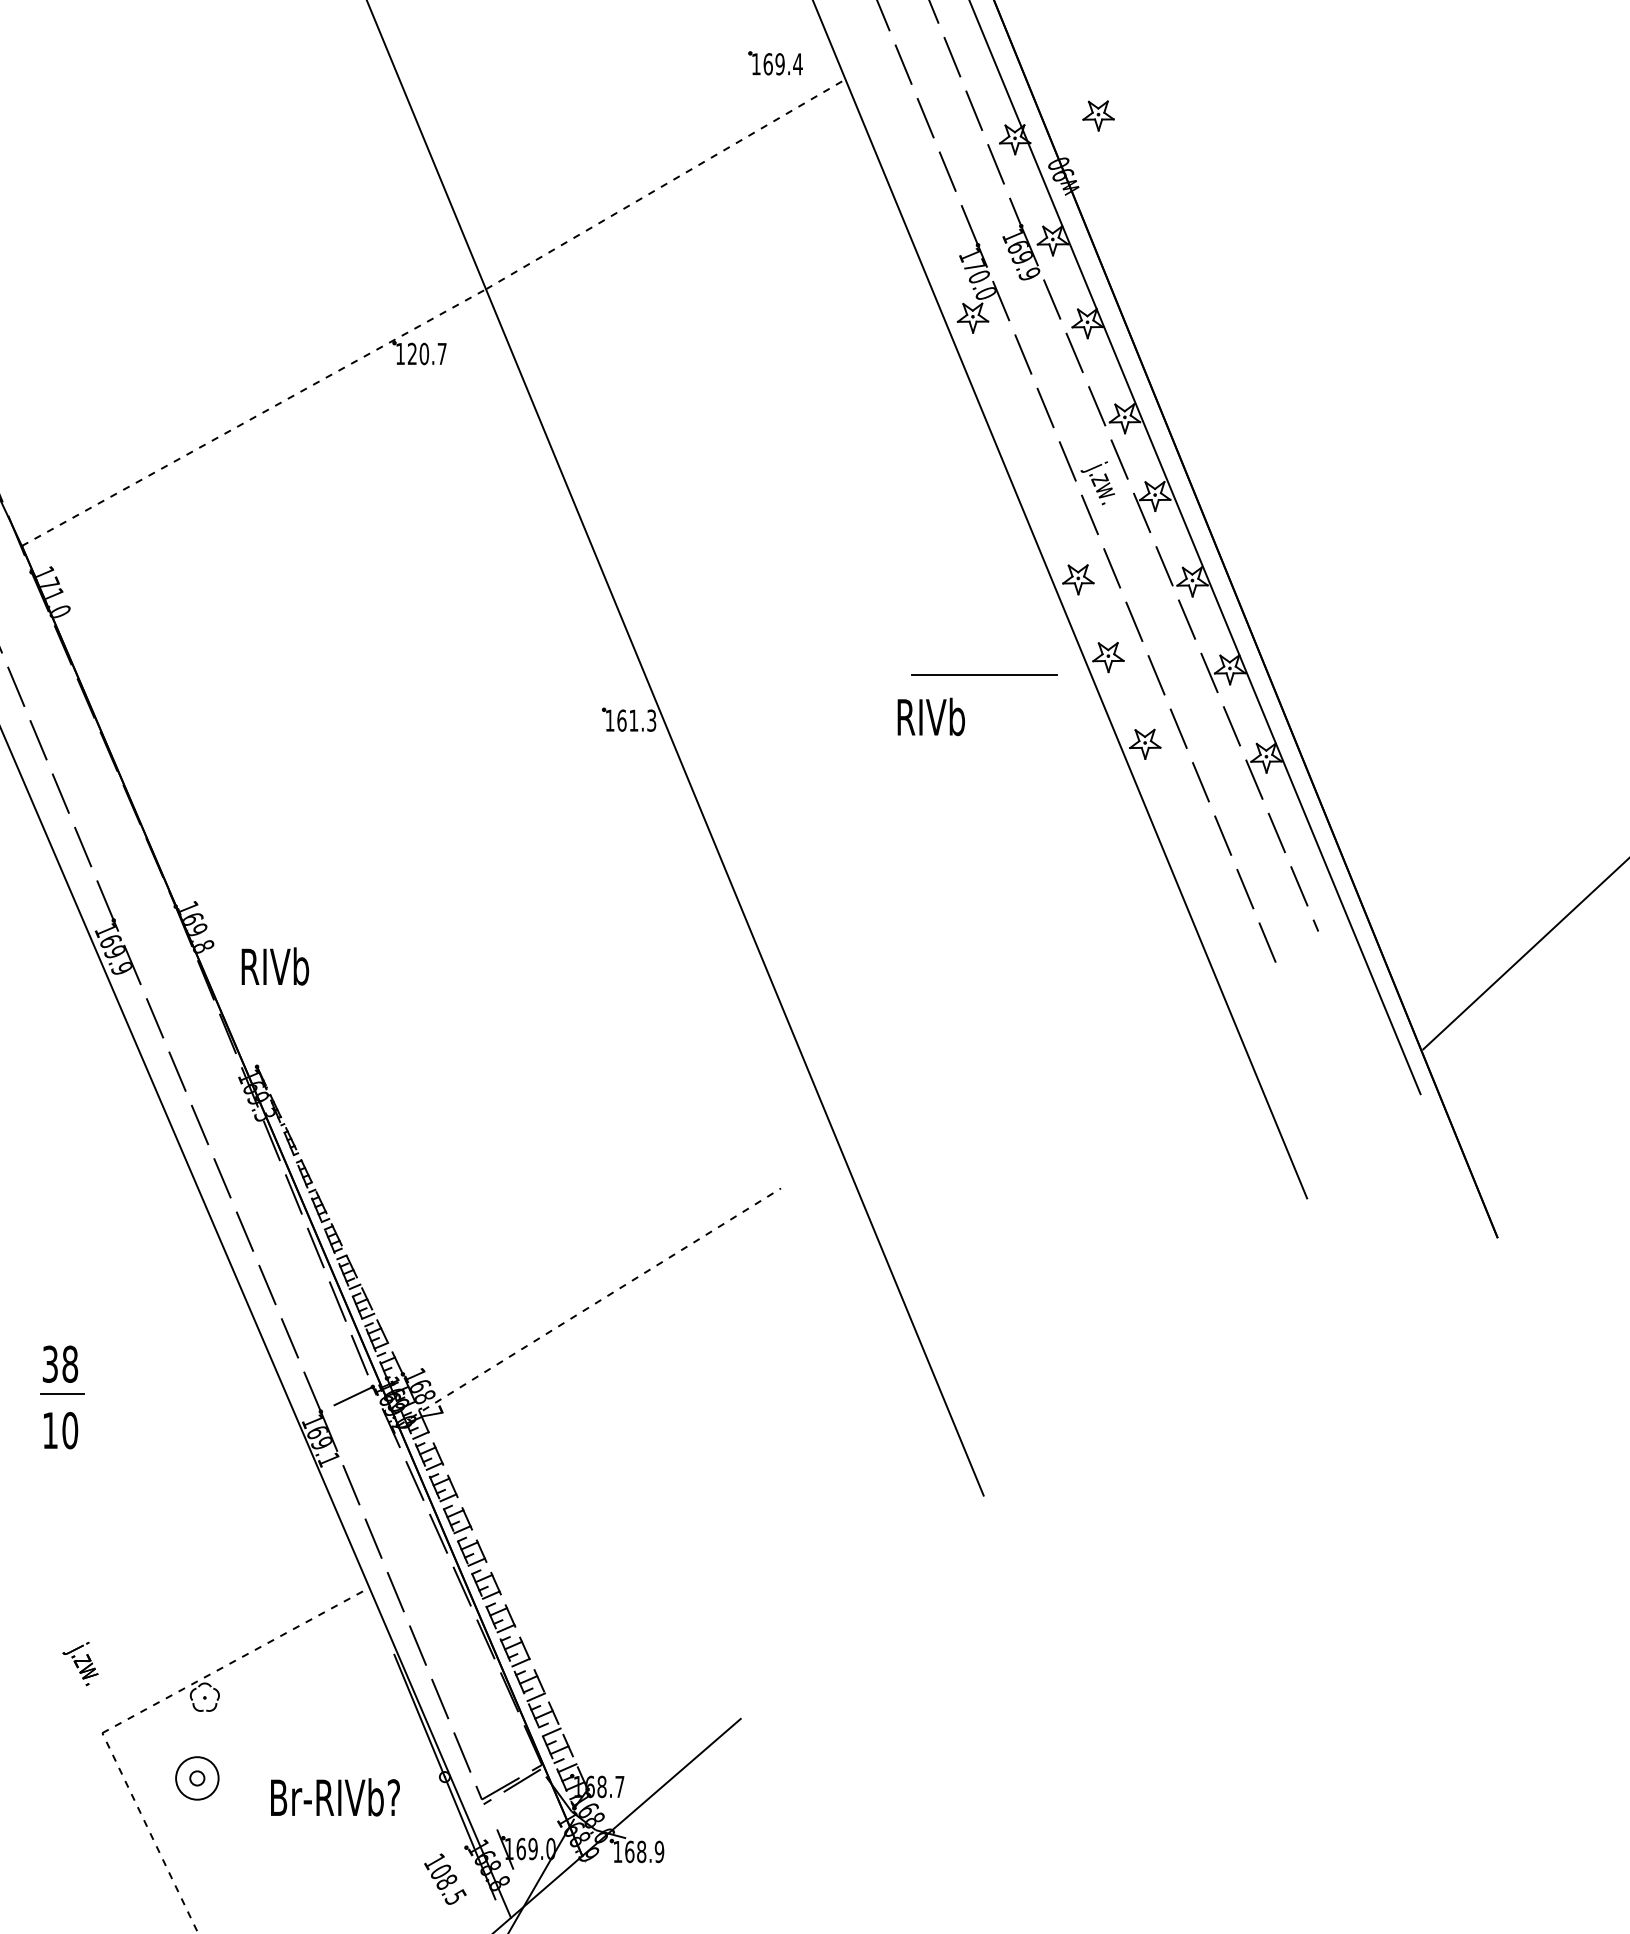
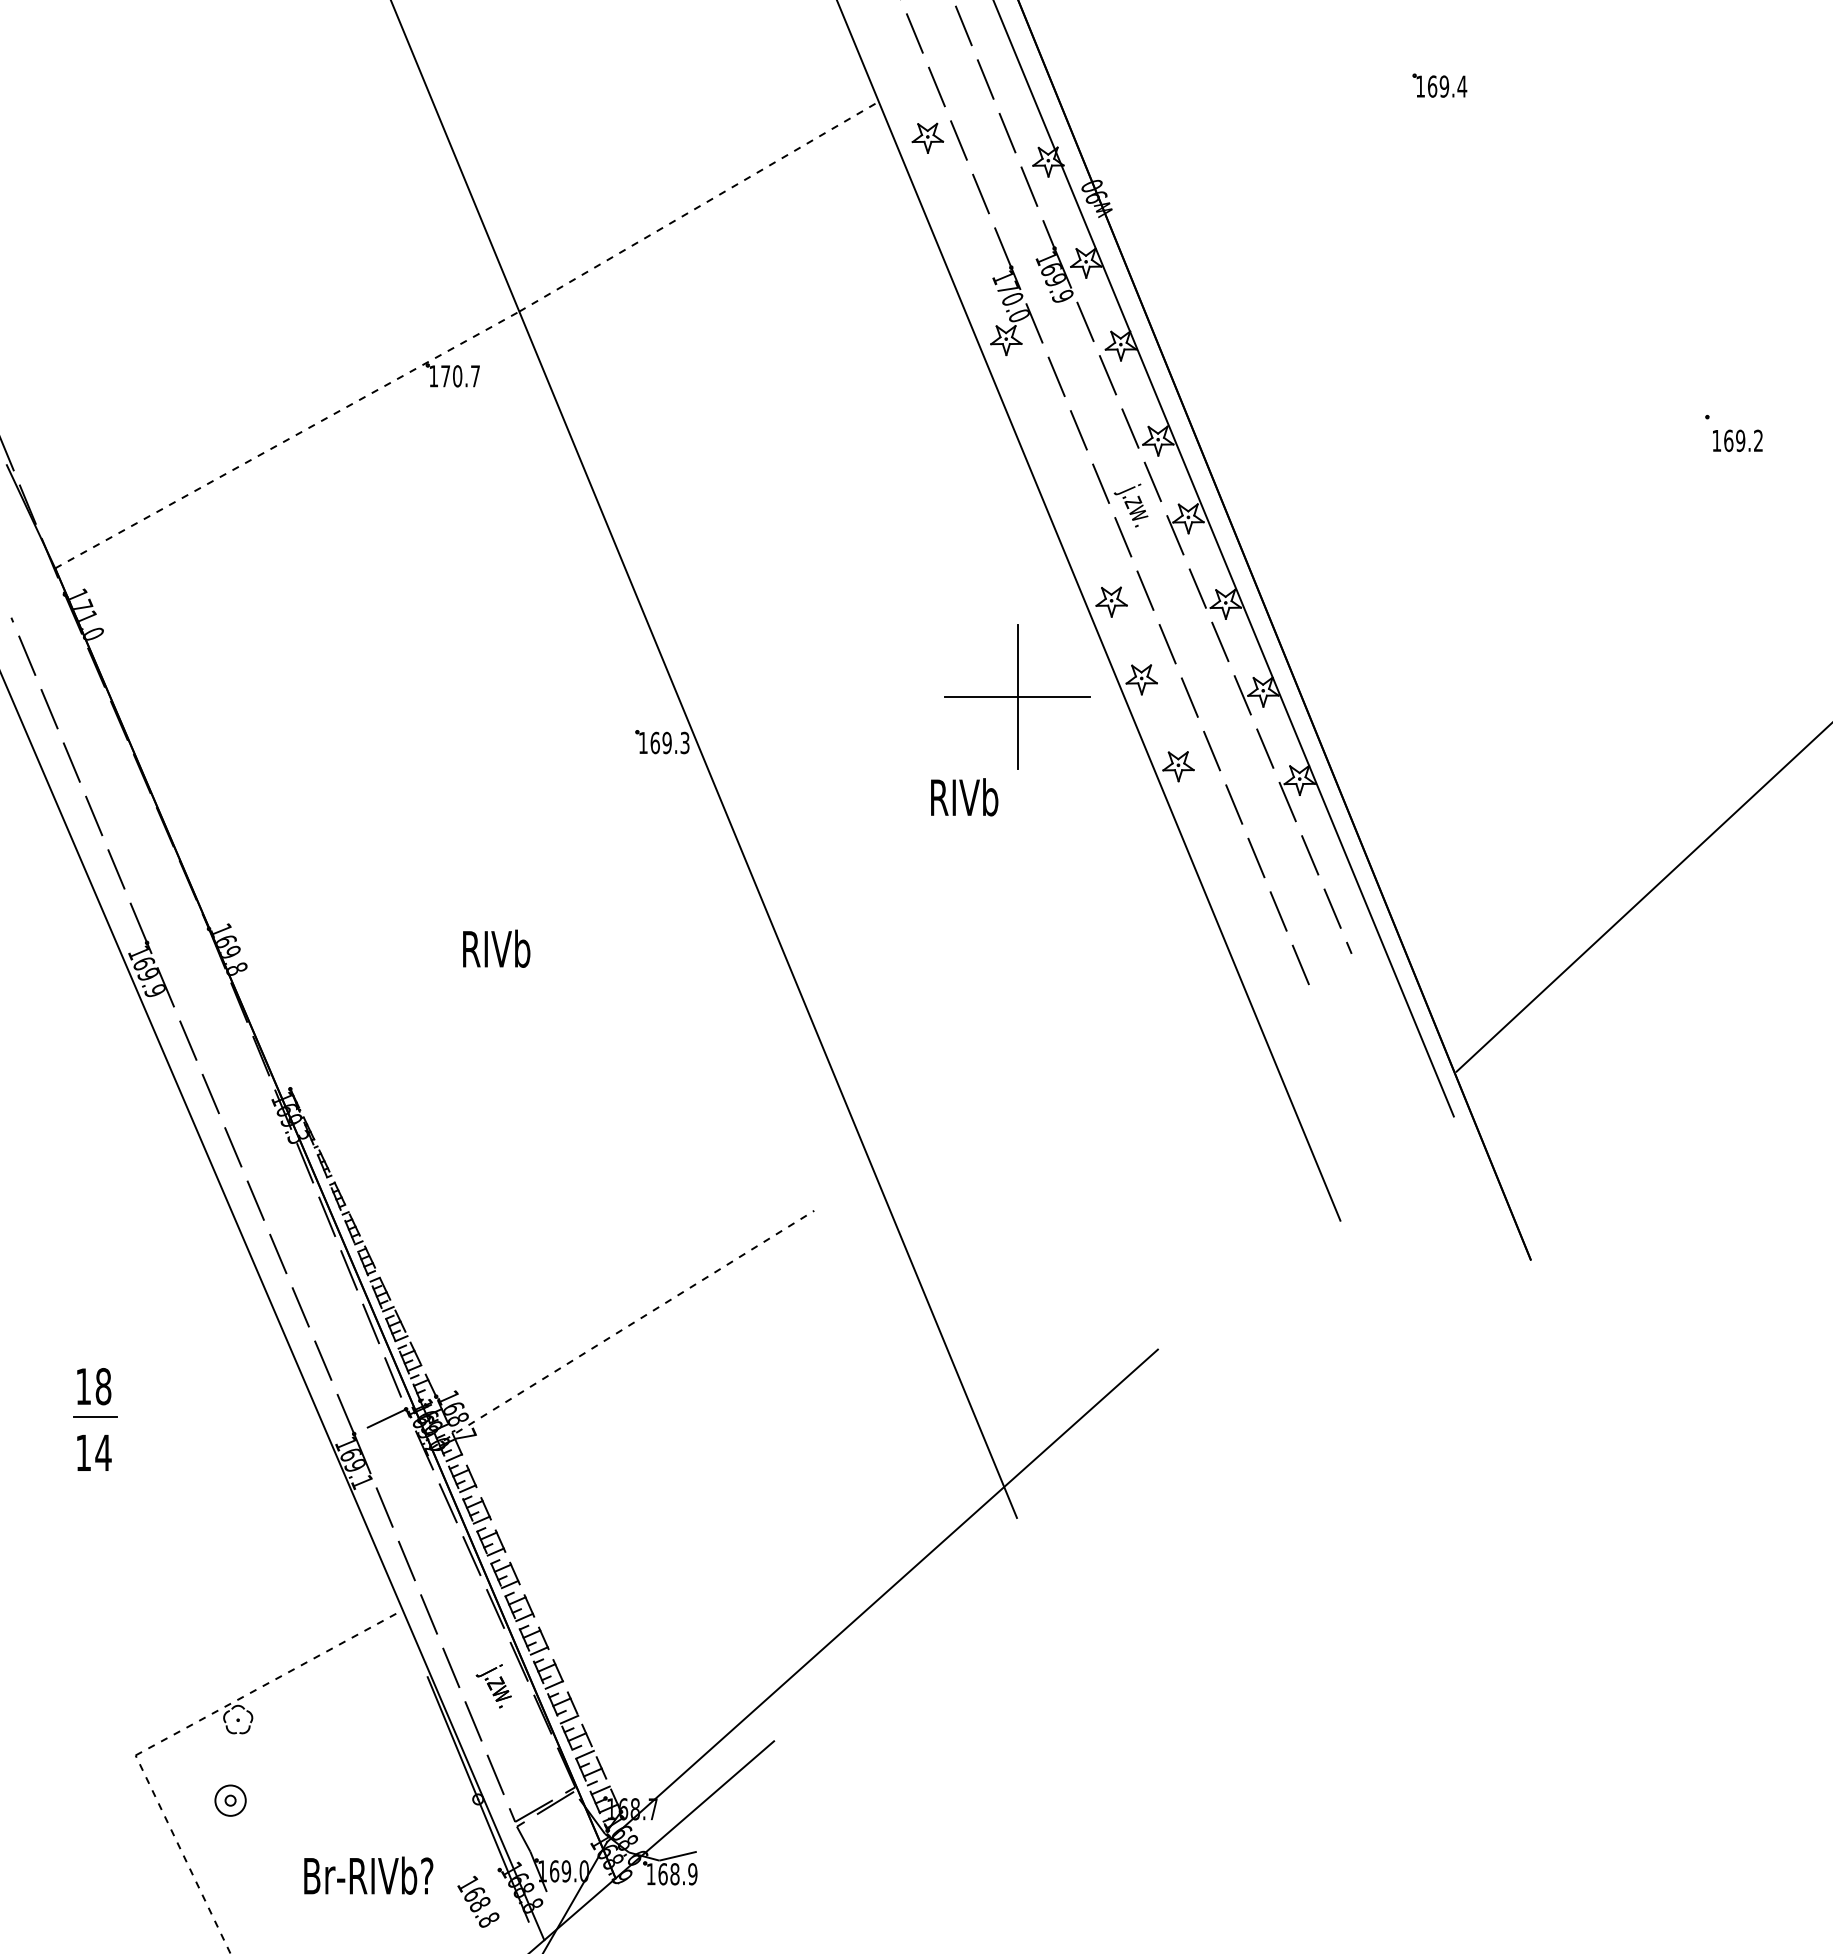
part: (775, 63) -> (1439, 85), moved
part: (1098, 115) -> (927, 137), moved
text: (412, 354) -> (445, 376), 120.7 -> 170.7
line: (984, 674) -> (1017, 696), added
text: (931, 717) -> (964, 797), moved
text: (633, 720) -> (666, 742), 161.3 -> 169.3
text: (275, 966) -> (496, 948), moved
text: (50, 1364) -> (83, 1386), 38 -> 18
text: (70, 1430) -> (103, 1452), 10 -> 14
line: (849, 1573) -> (882, 1595), added
text: (80, 1664) -> (493, 1686), moved
part: (197, 1778) -> (230, 1800), size x0.71
text: (335, 1797) -> (368, 1875), moved
line: (490, 1816) -> (523, 1838), added
line: (644, 1833) -> (677, 1855), added
text: (448, 1885) -> (481, 1907), 108.5 -> 168.8

